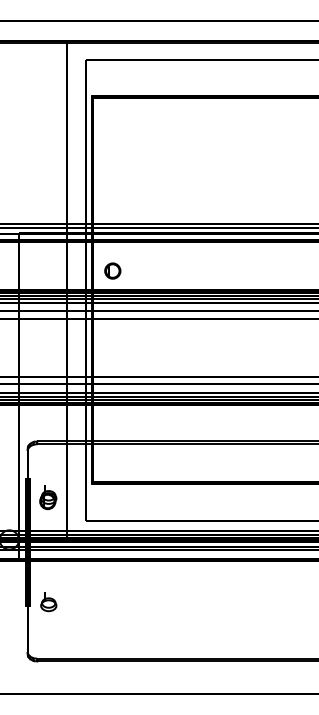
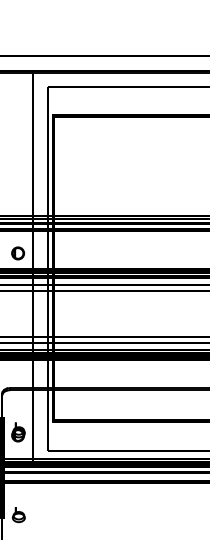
part: (112, 270) -> (17, 252), moved

